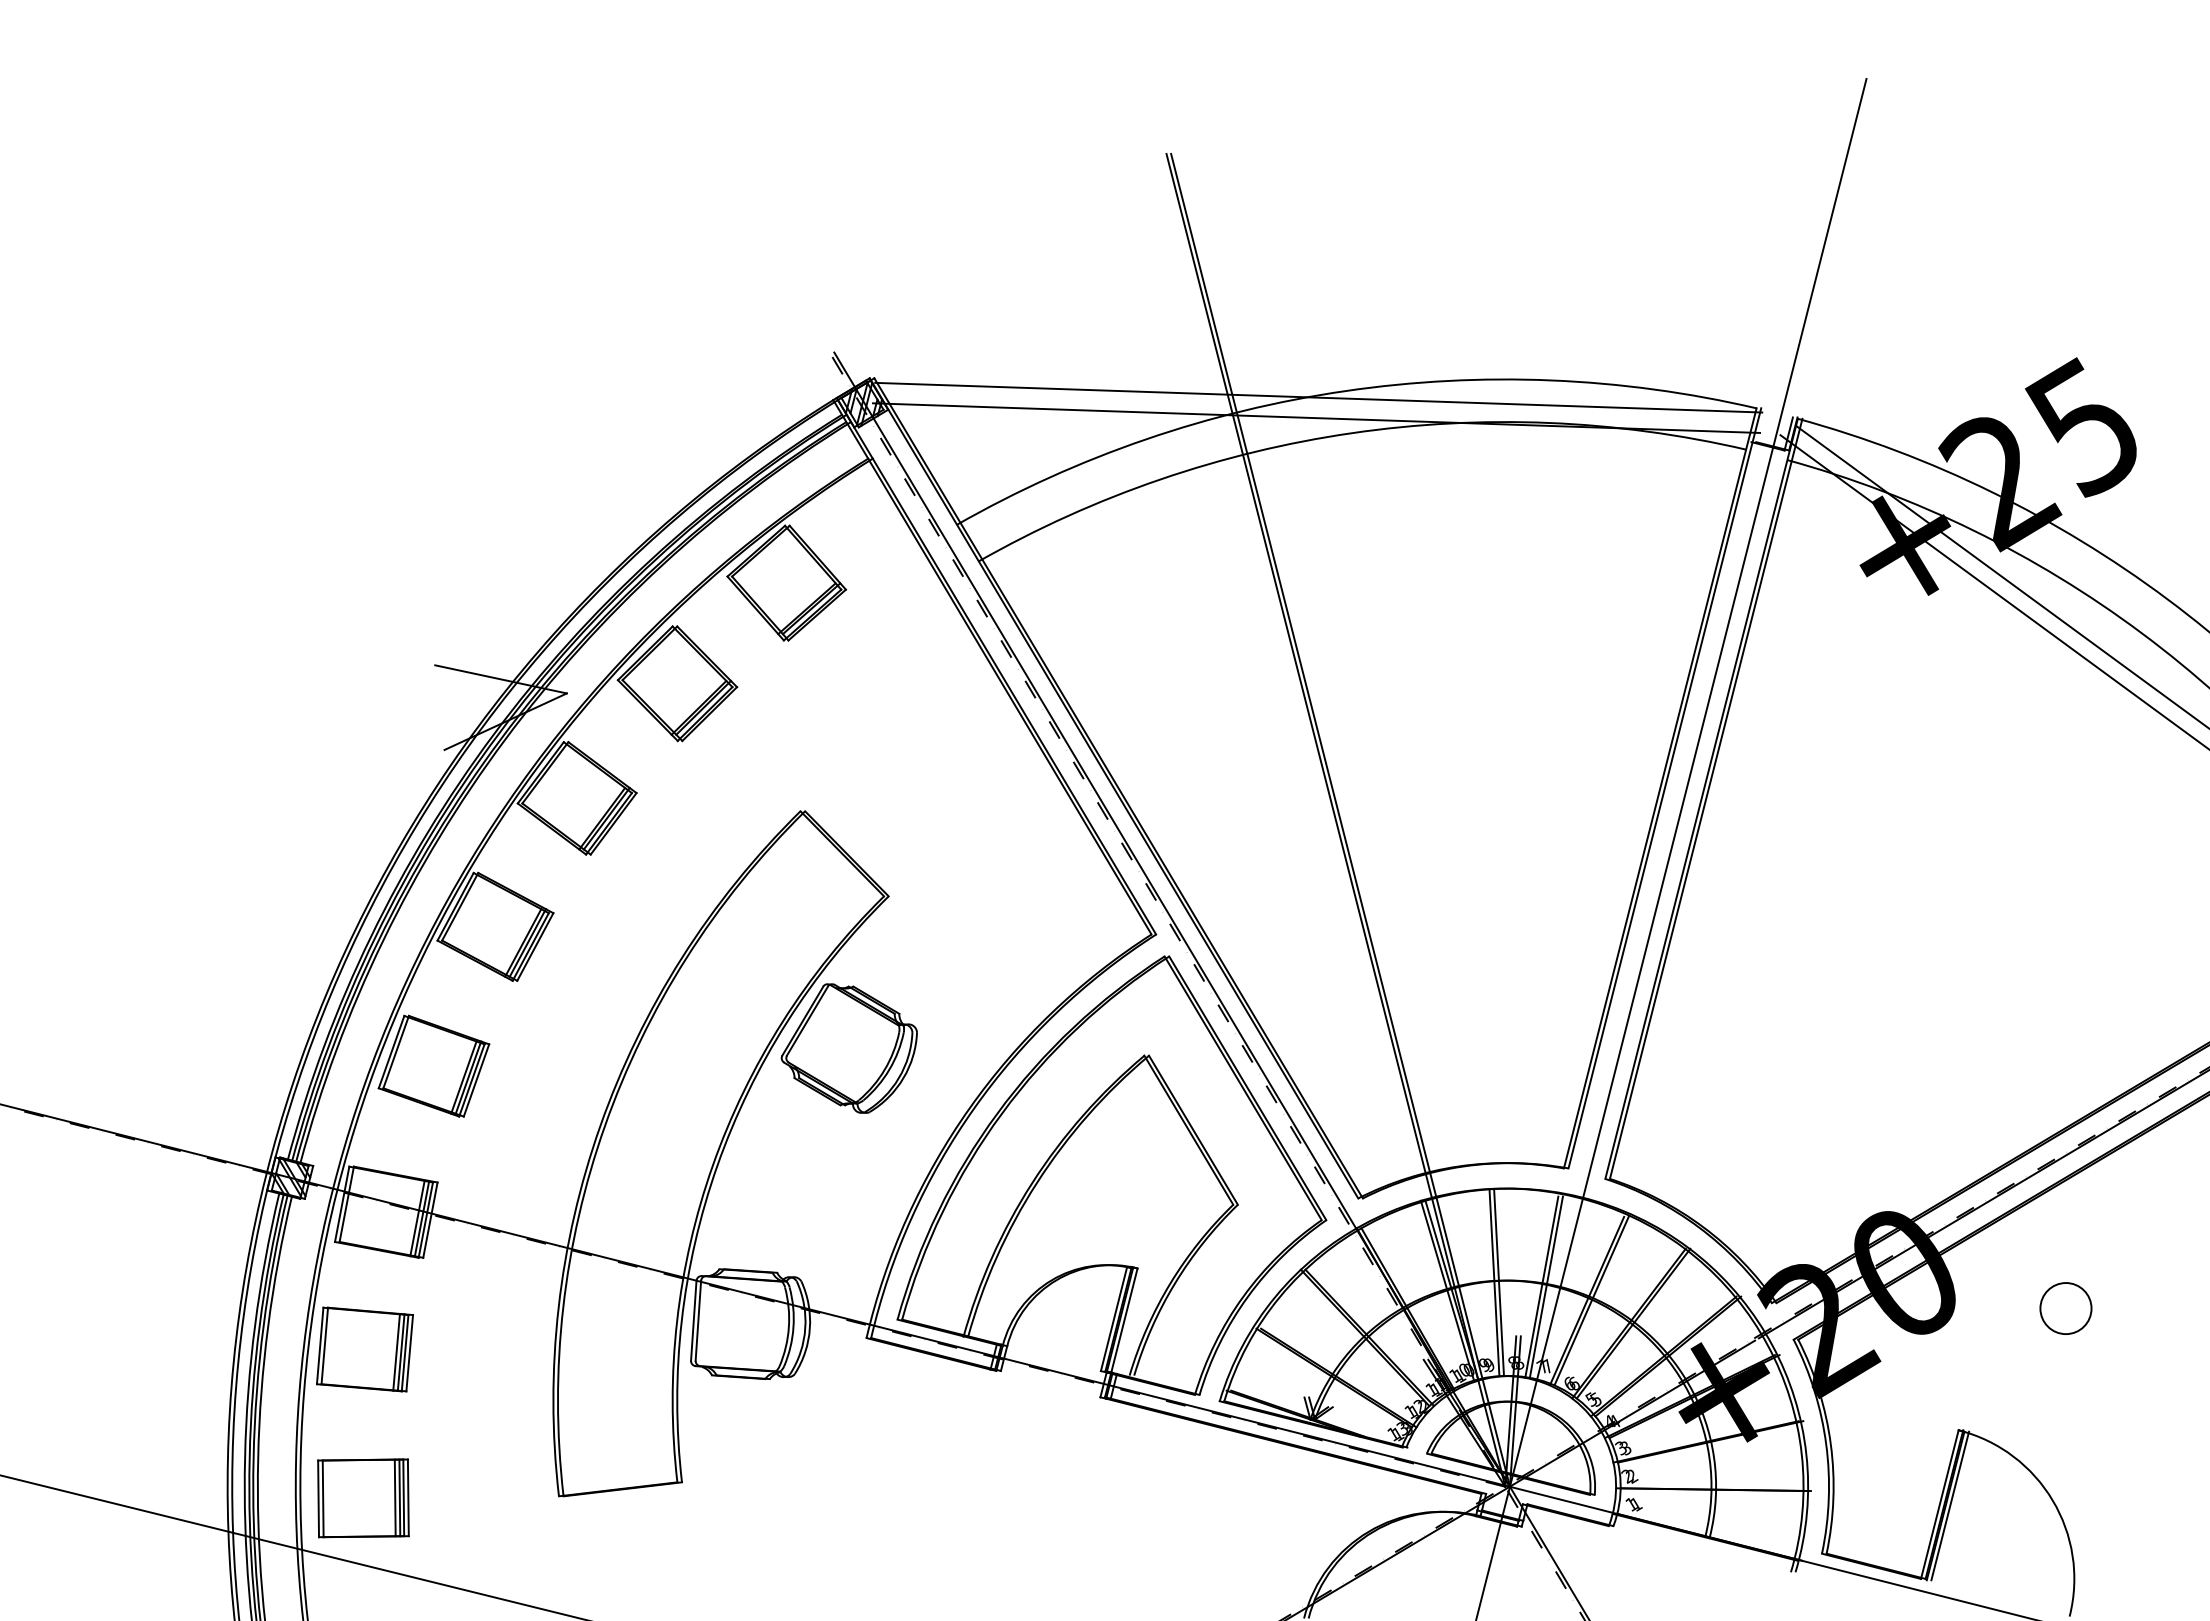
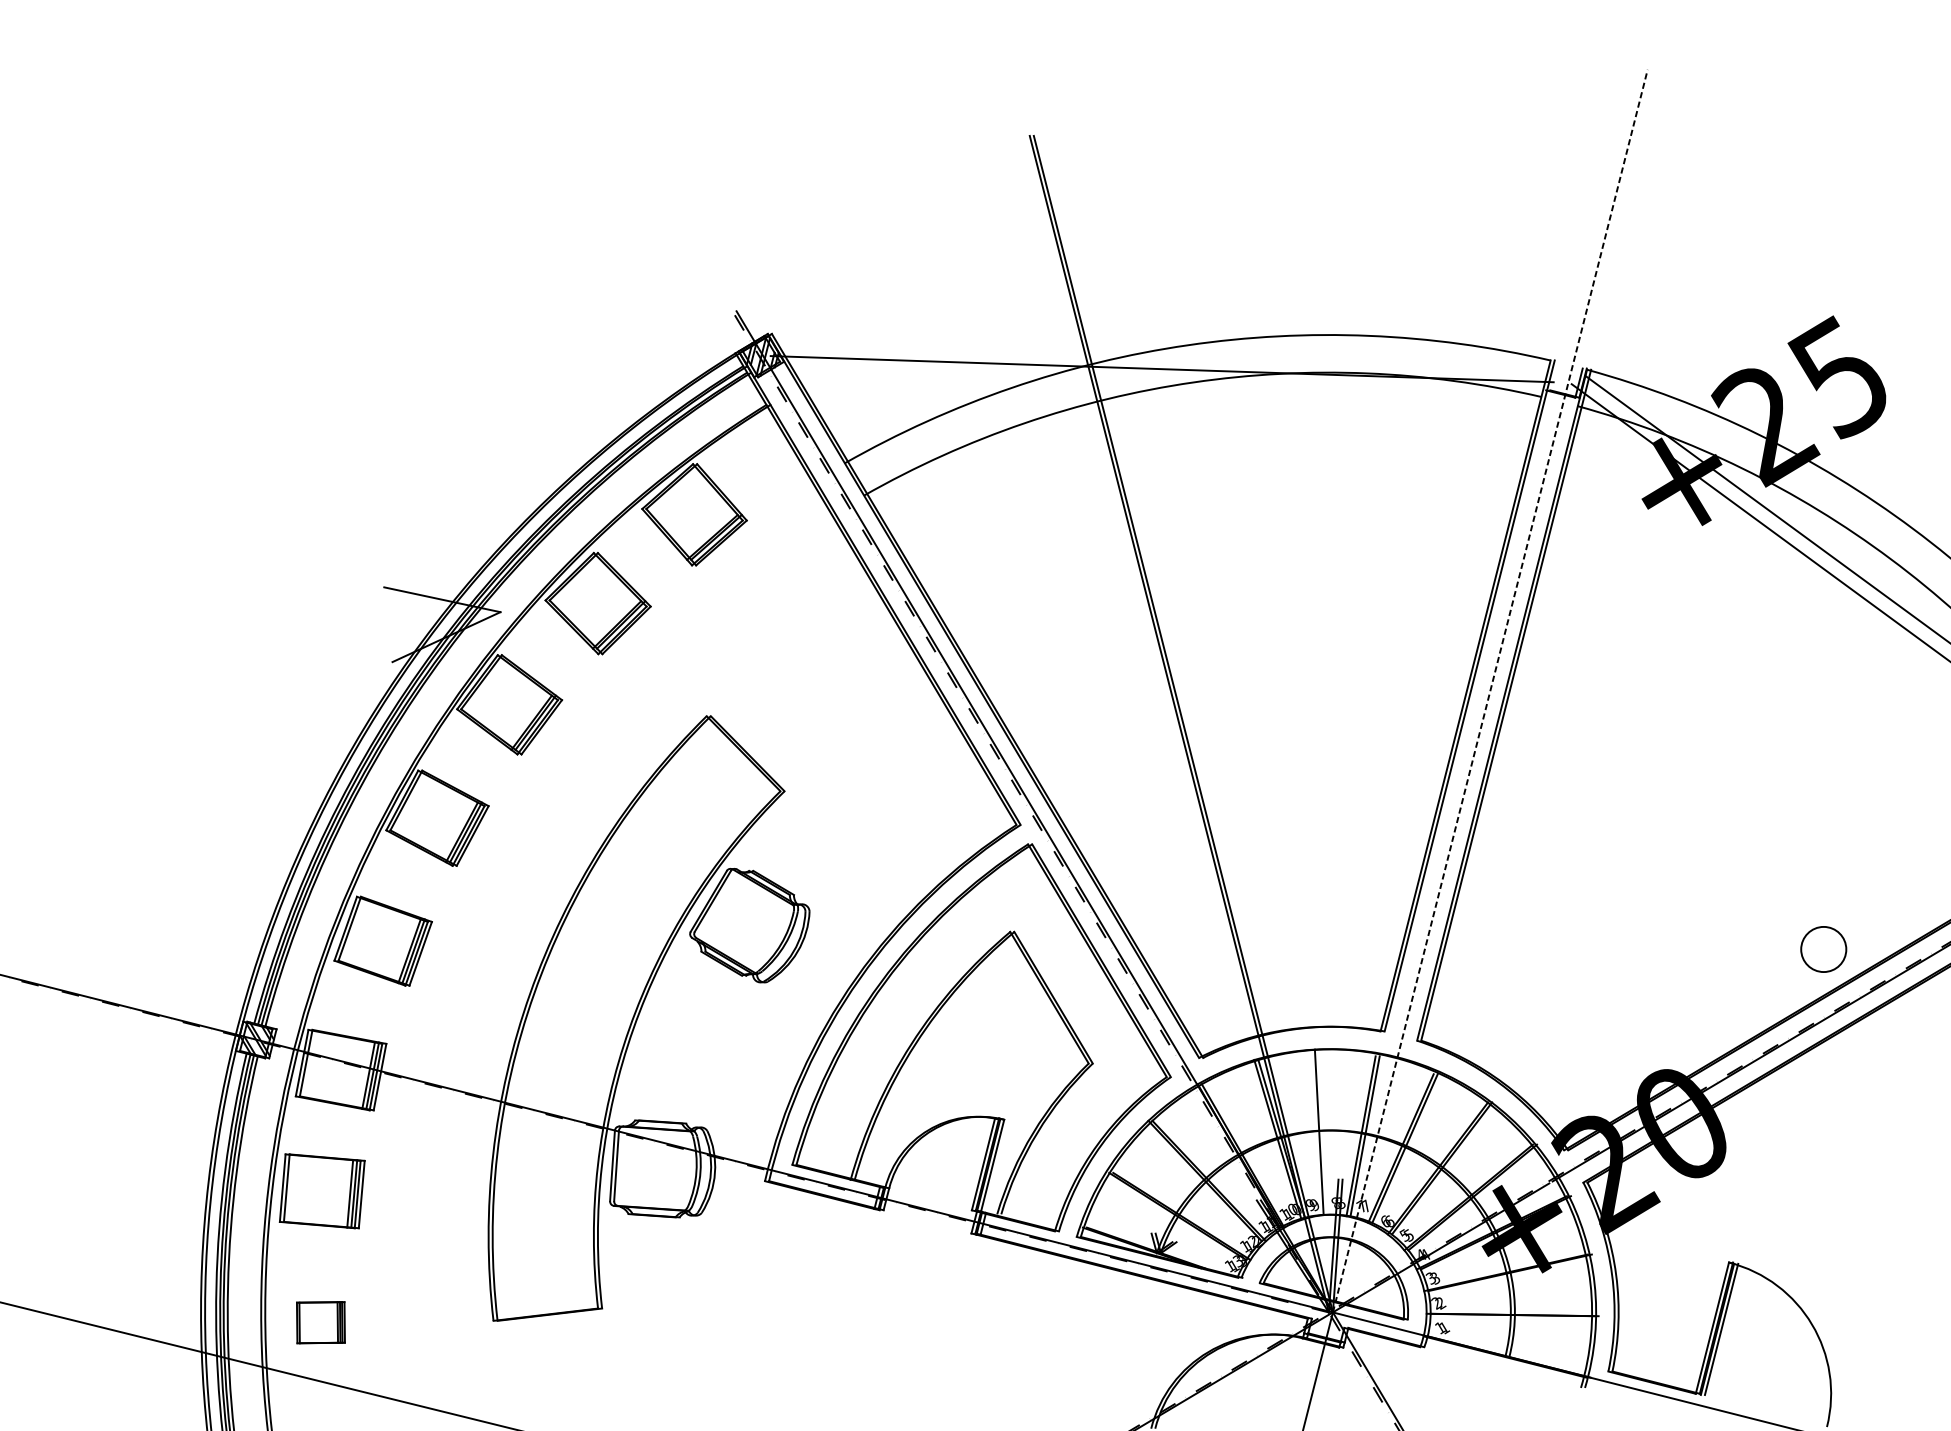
line: (1318, 397) -> (1163, 350), removed
line: (1688, 782) -> (1490, 690), solid -> dashed
line: (1498, 1282) -> (1322, 1132), removed
circle: (2065, 1308) -> (1823, 949), moved
part: (363, 1498) -> (320, 1322), size x0.6

